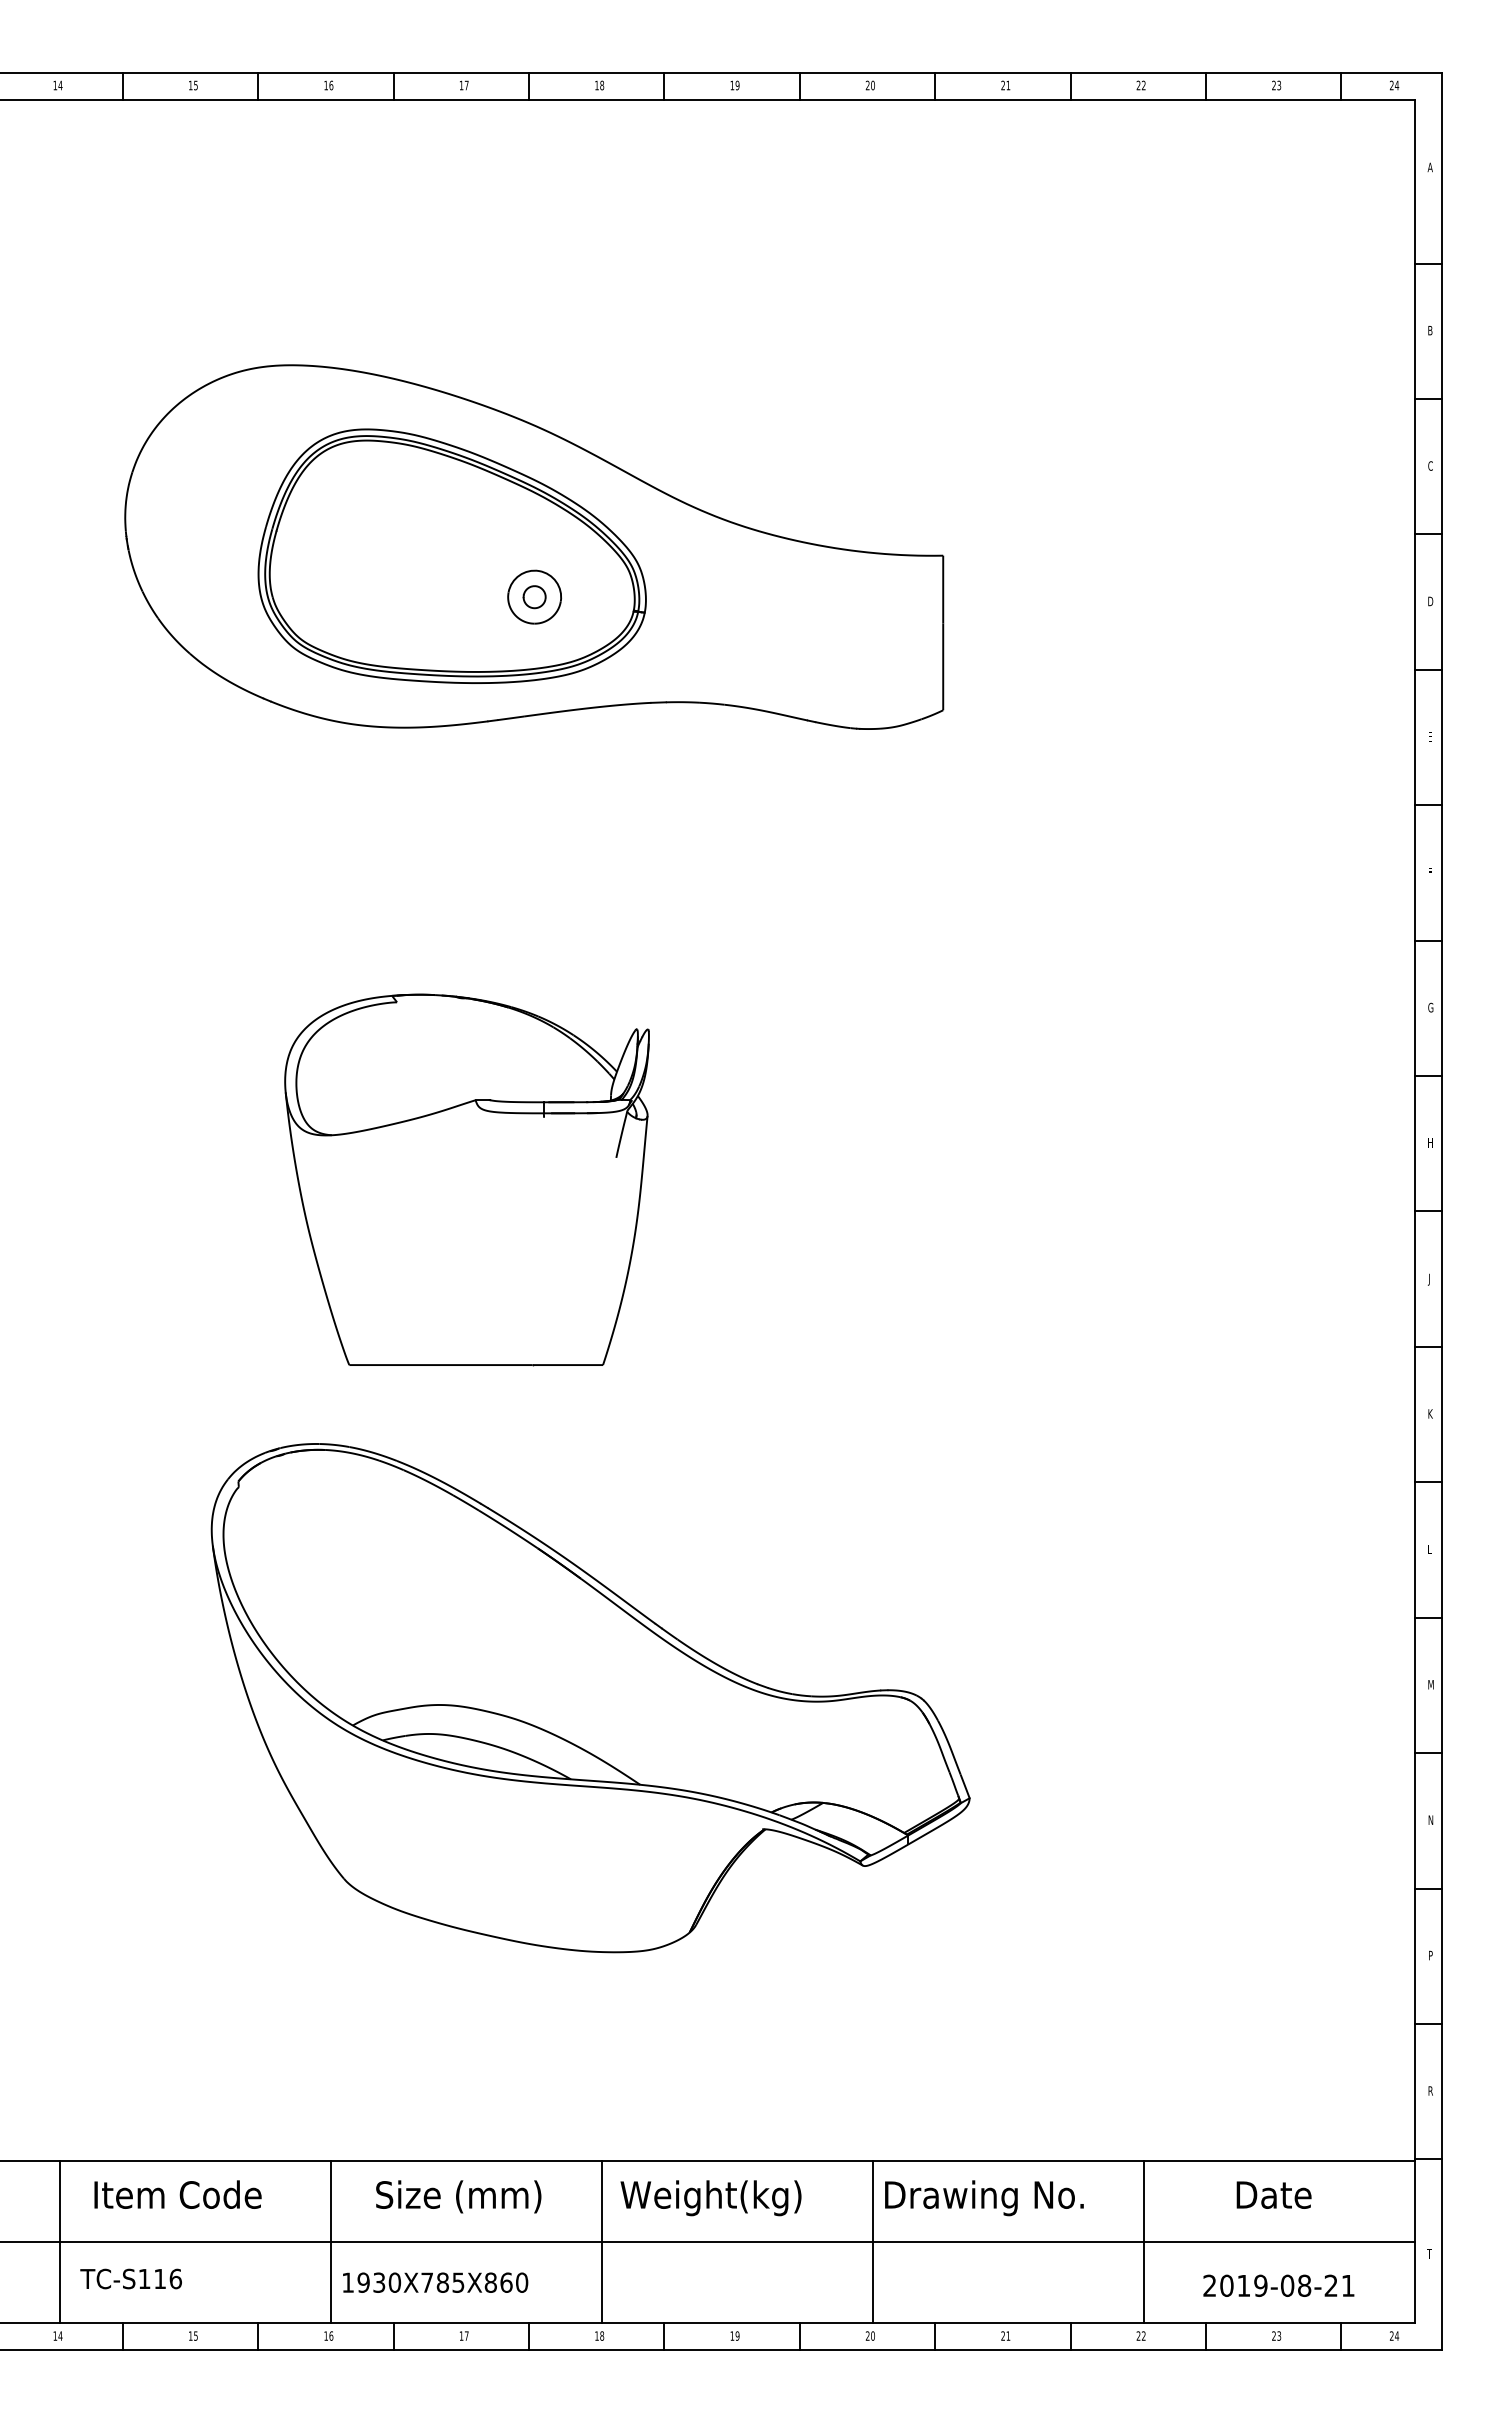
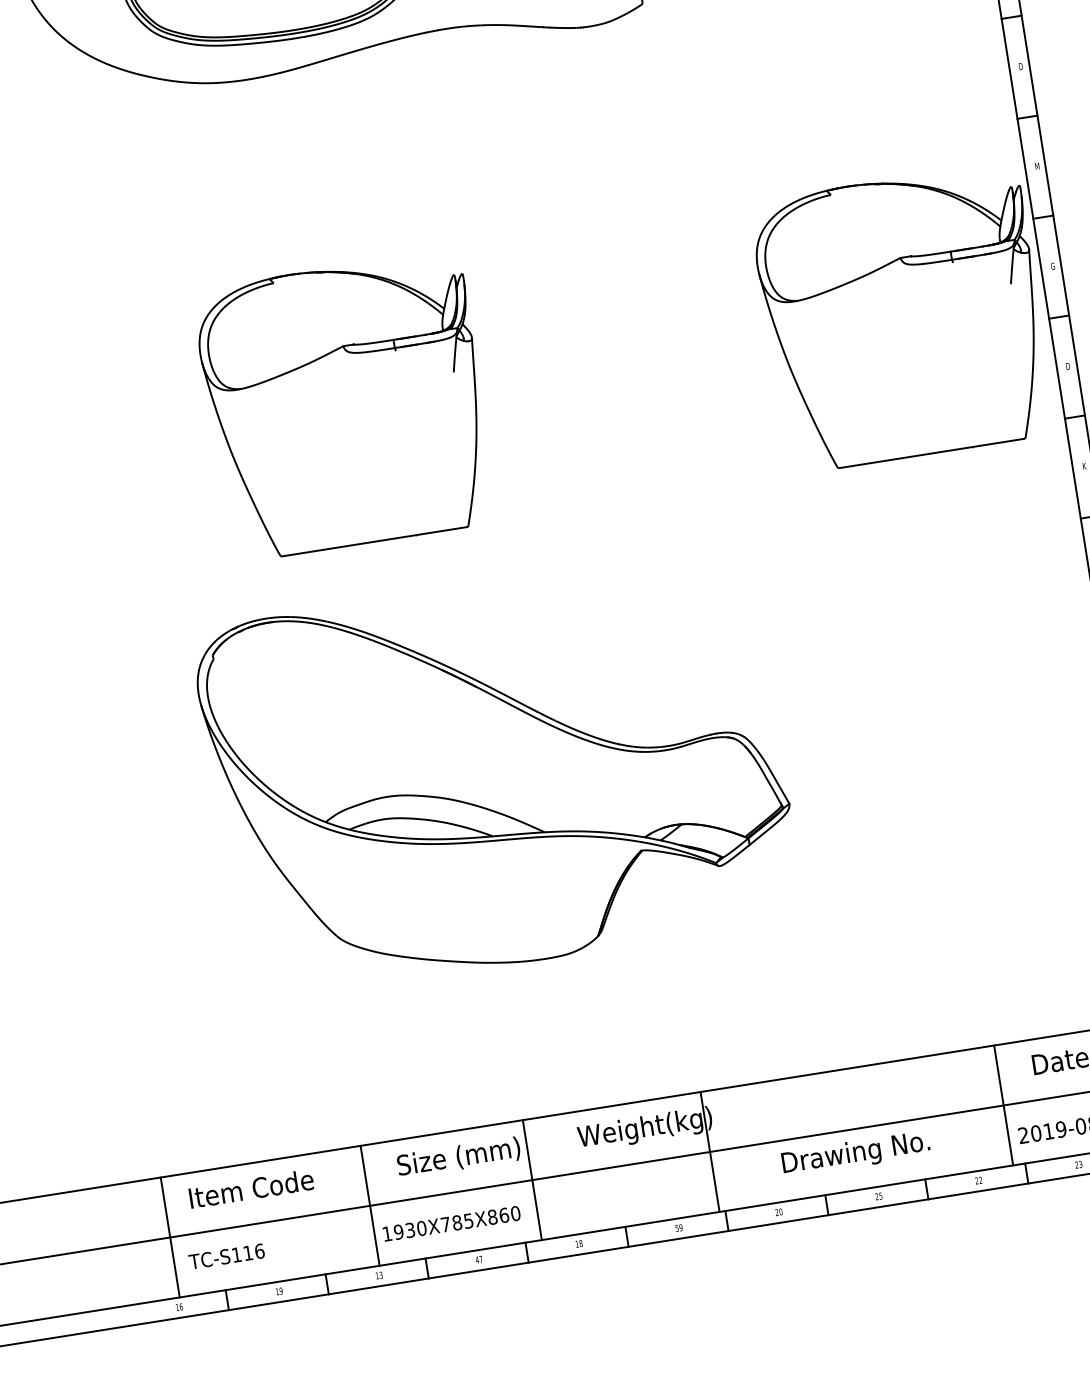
text: (1429, 871) -> (1020, 66), F -> D
text: (1430, 1007) -> (1037, 166), G -> M
text: (1430, 1142) -> (1052, 265), H -> G
part: (1221, 1179) -> (902, 317), added
text: (1429, 1279) -> (1068, 367), J -> D
text: (984, 2198) -> (856, 1154), moved
line: (602, 2241) -> (532, 1179), moved
line: (872, 2241) -> (709, 1151), moved
line: (1143, 2241) -> (1003, 1105), moved
text: (60, 2335) -> (181, 1306), 14 -> 16
text: (195, 2335) -> (280, 1290), 15 -> 19
text: (331, 2335) -> (381, 1274), 16 -> 13
text: (461, 2335) -> (477, 1259), 17 -> 47
text: (732, 2335) -> (677, 1227), 19 -> 59
text: (1008, 2335) -> (880, 1195), 21 -> 25

